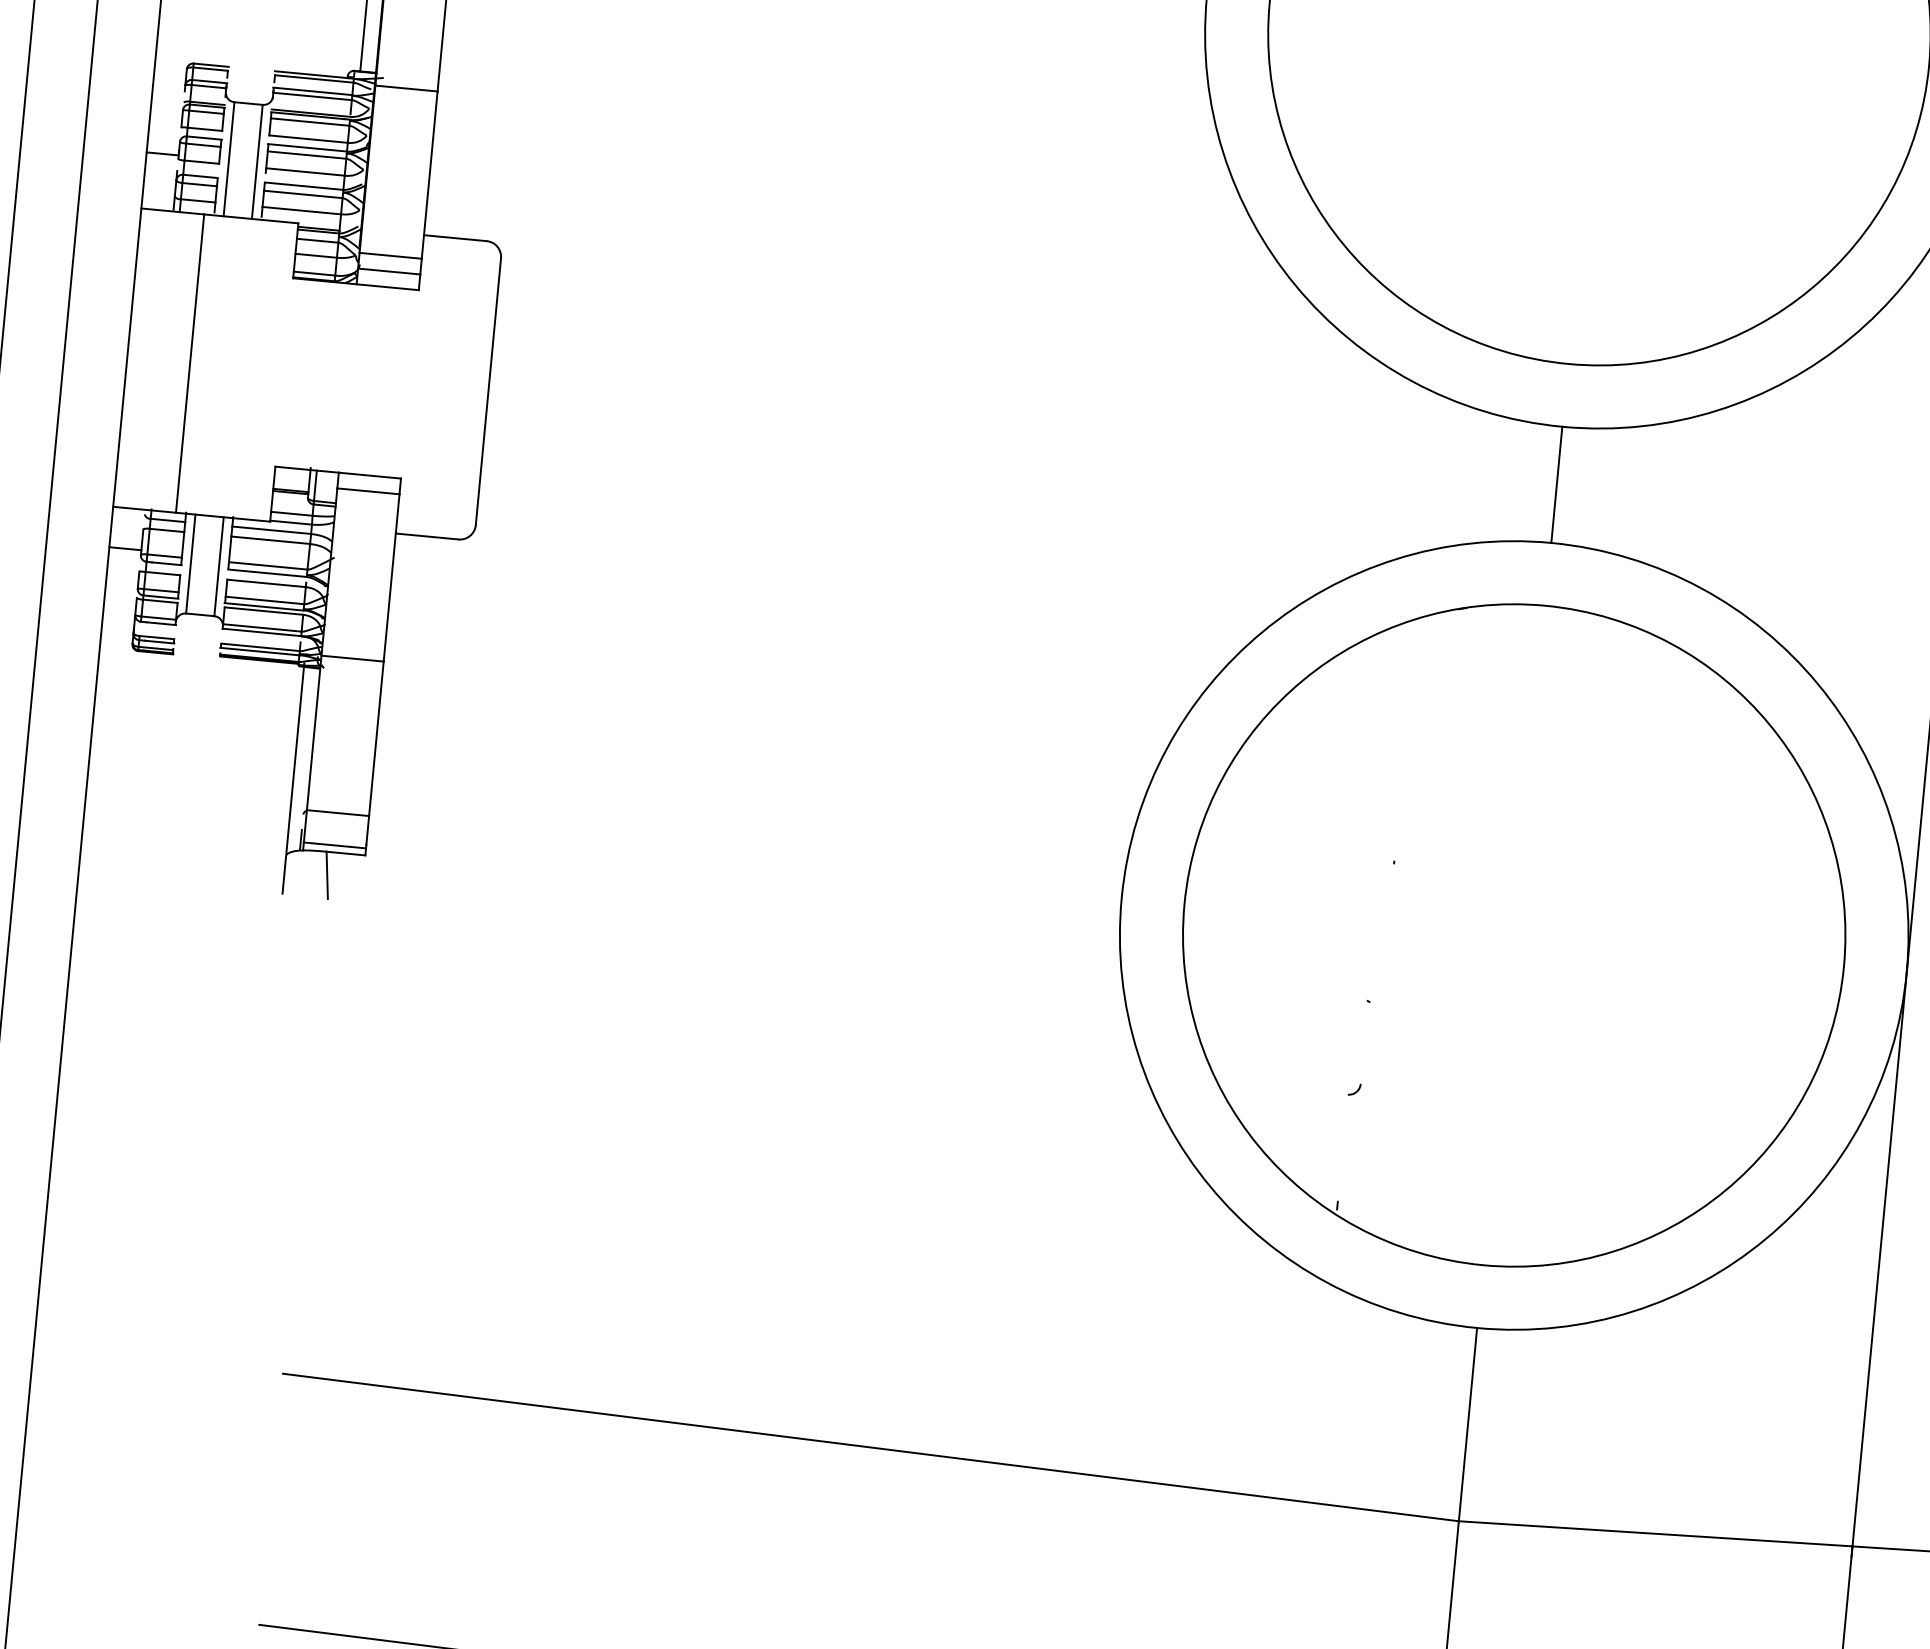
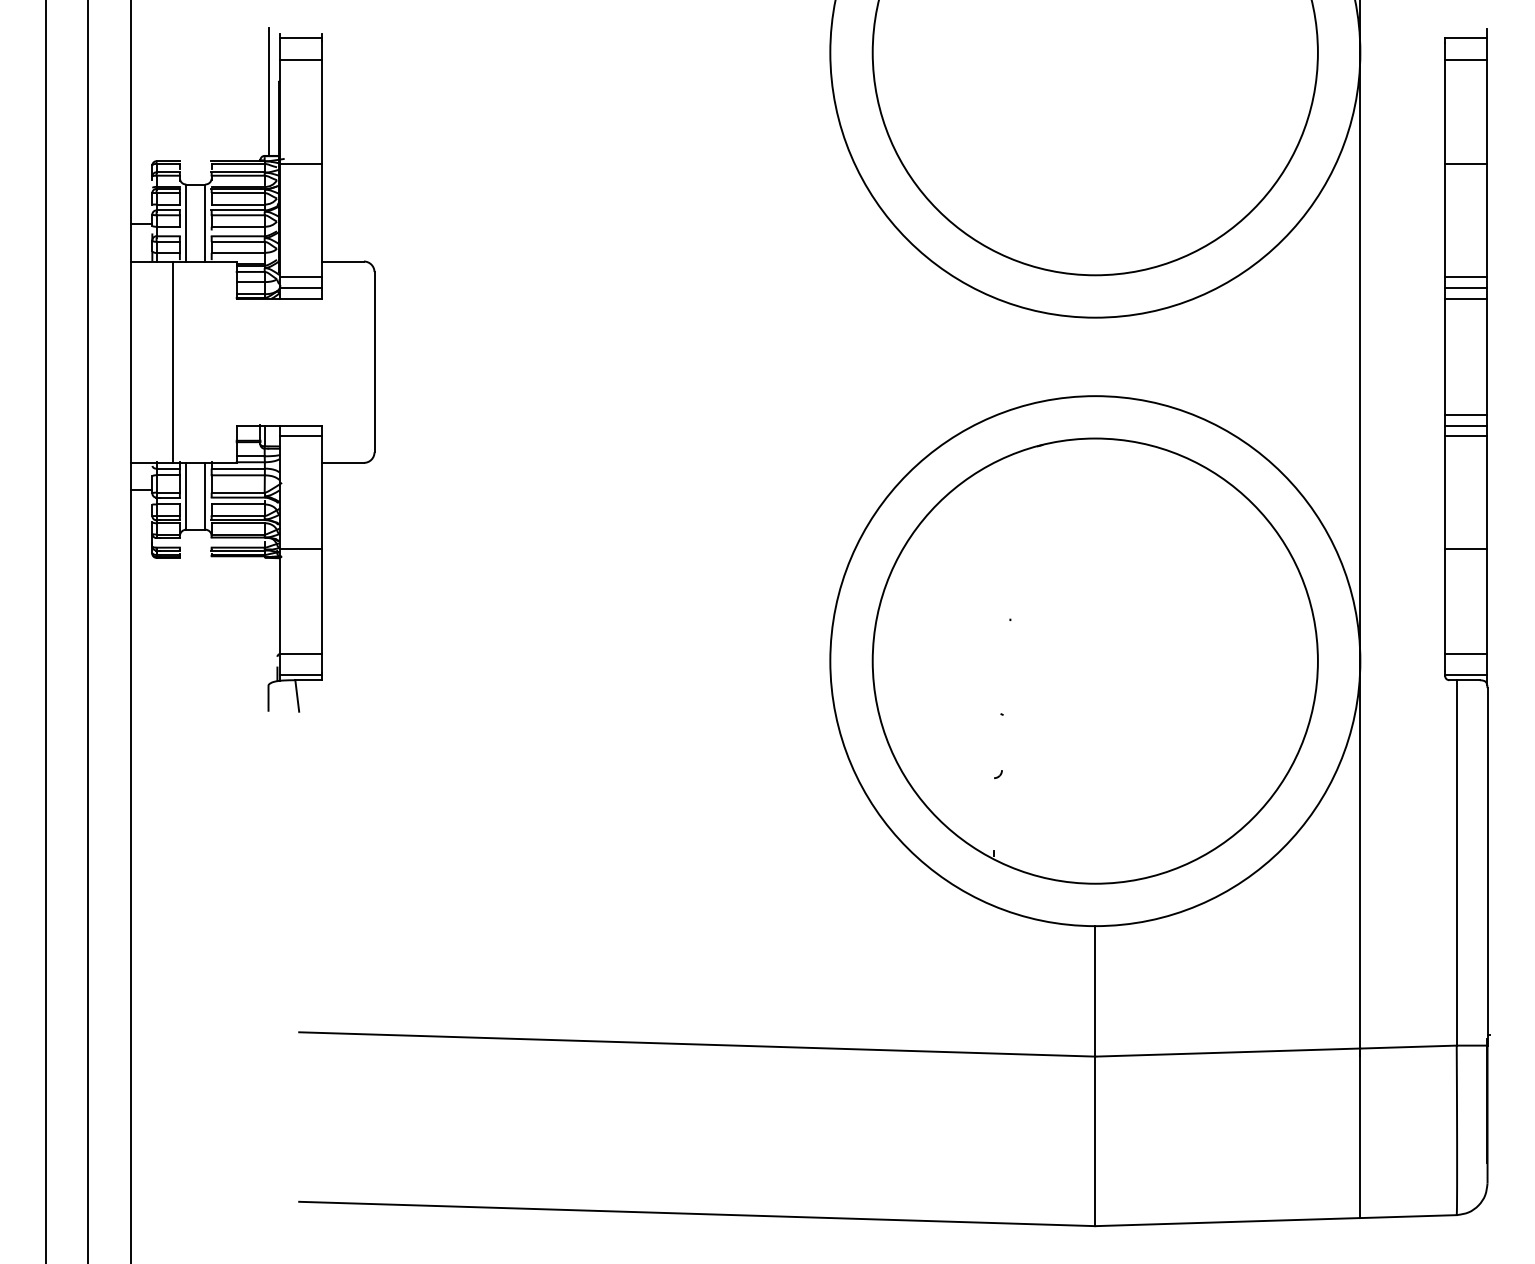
line: (1557, 484) -> (1095, 356), removed
line: (295, 758) -> (268, 619), removed

